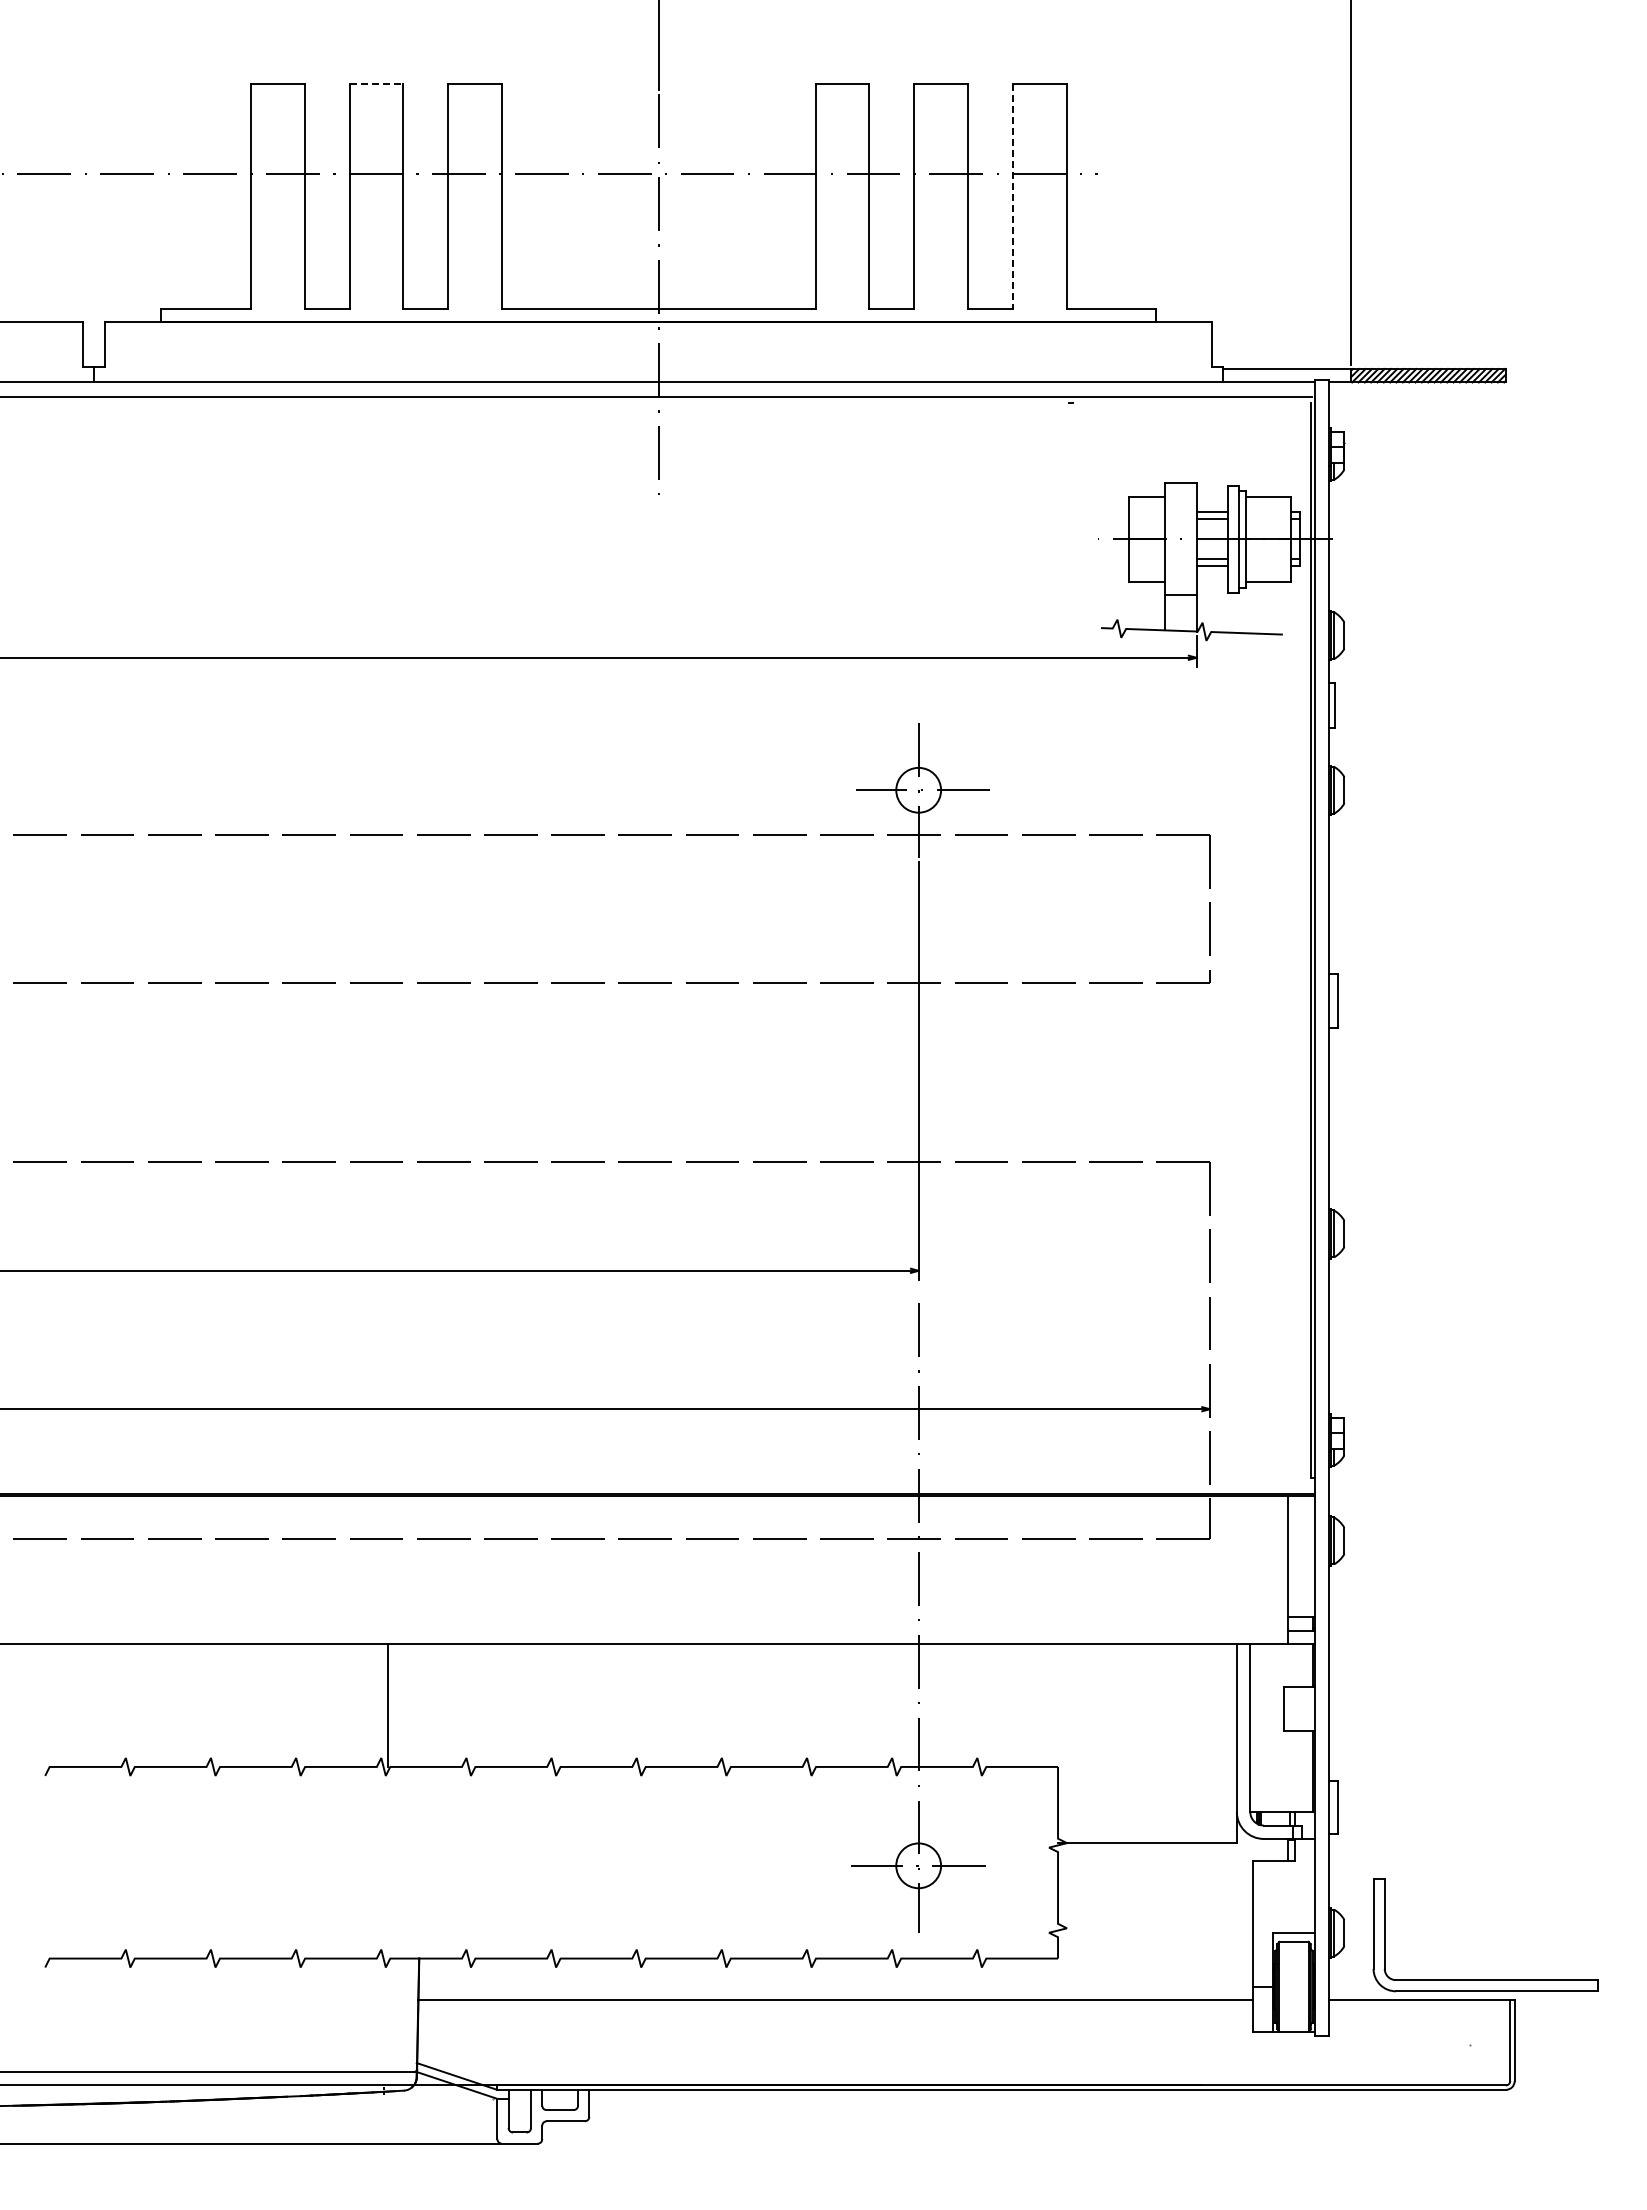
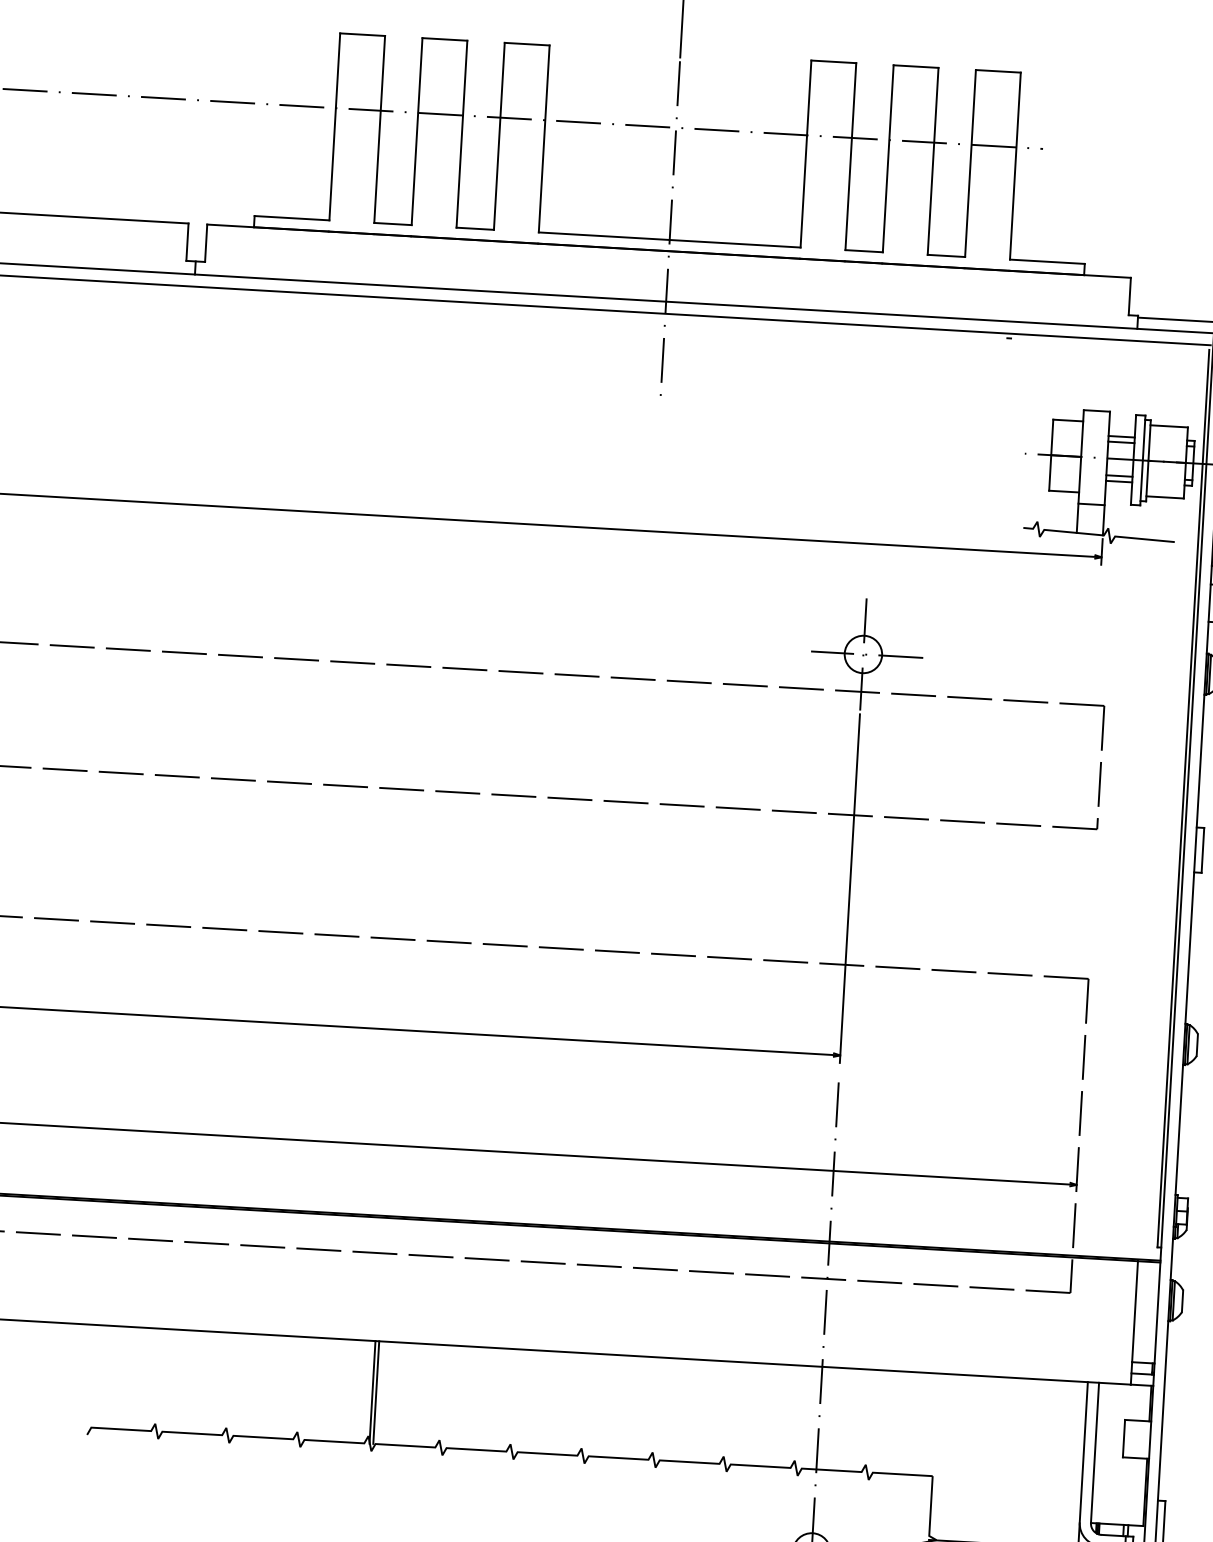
line: (376, 84) -> (444, 39), dashed -> solid
line: (1012, 196) -> (970, 163), dashed -> solid
line: (383, 1705) -> (372, 1392), added

